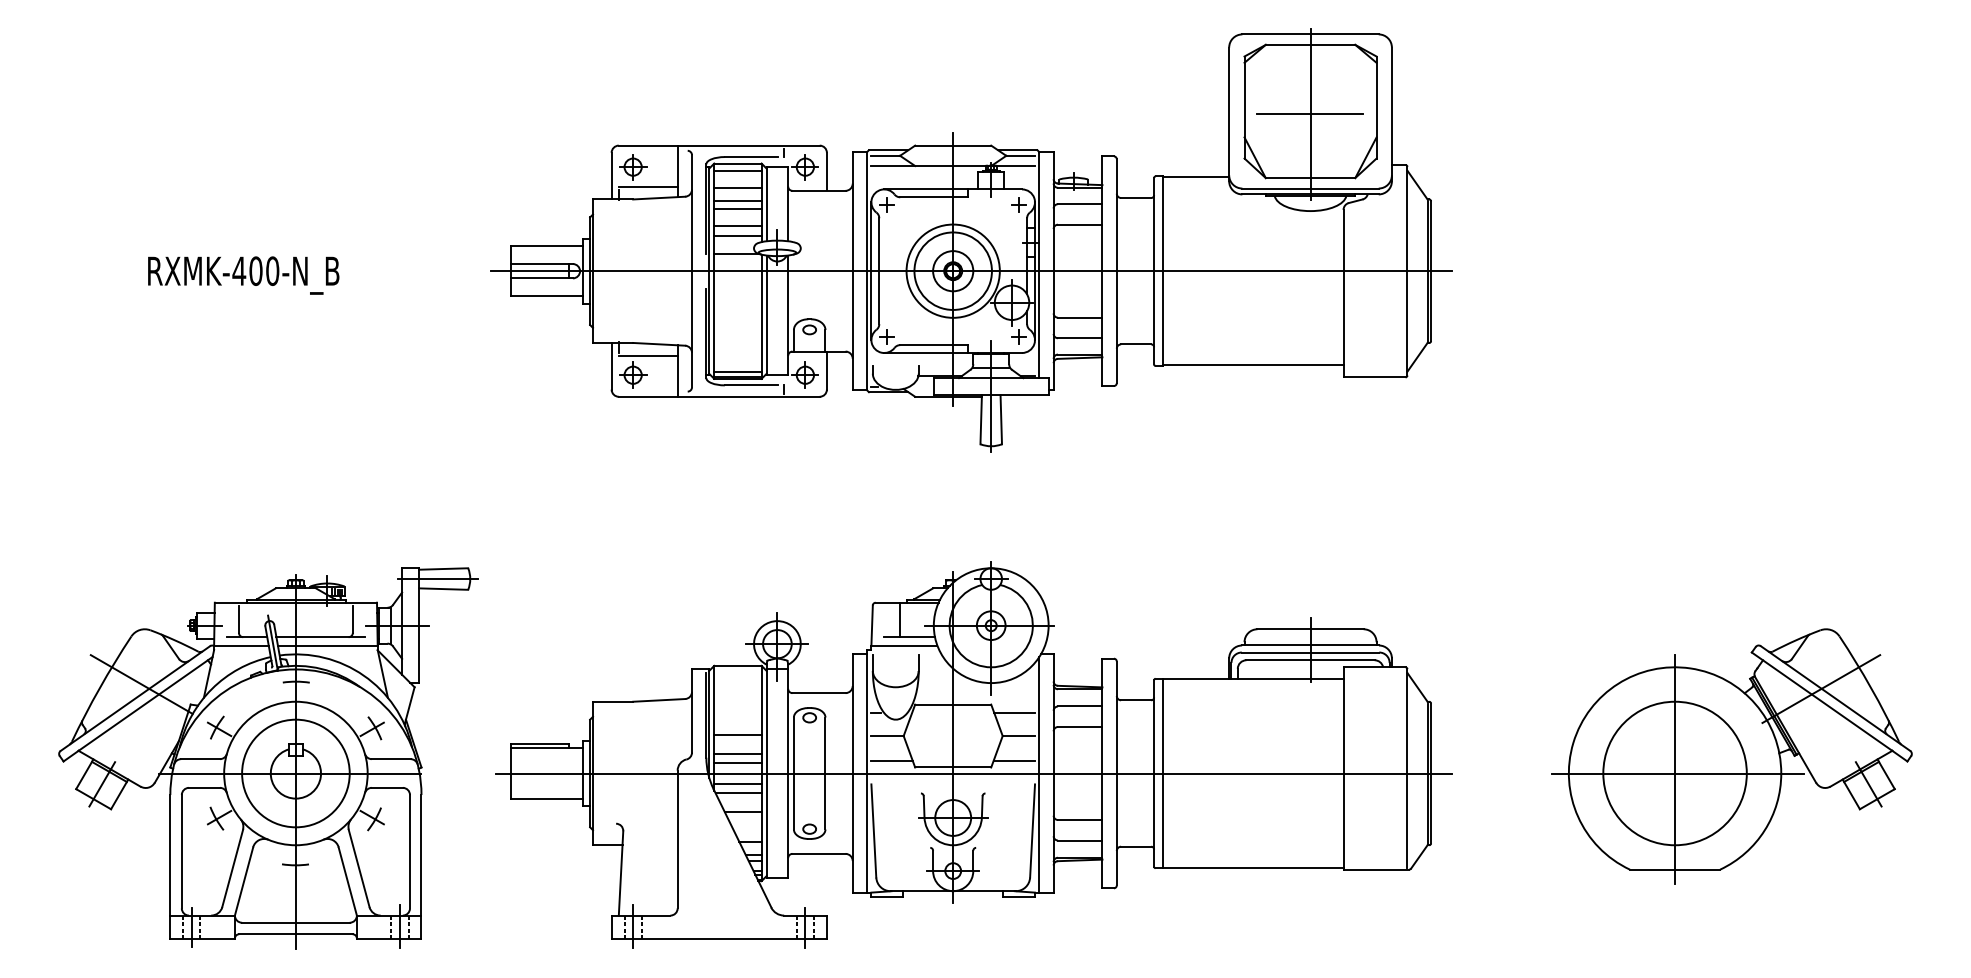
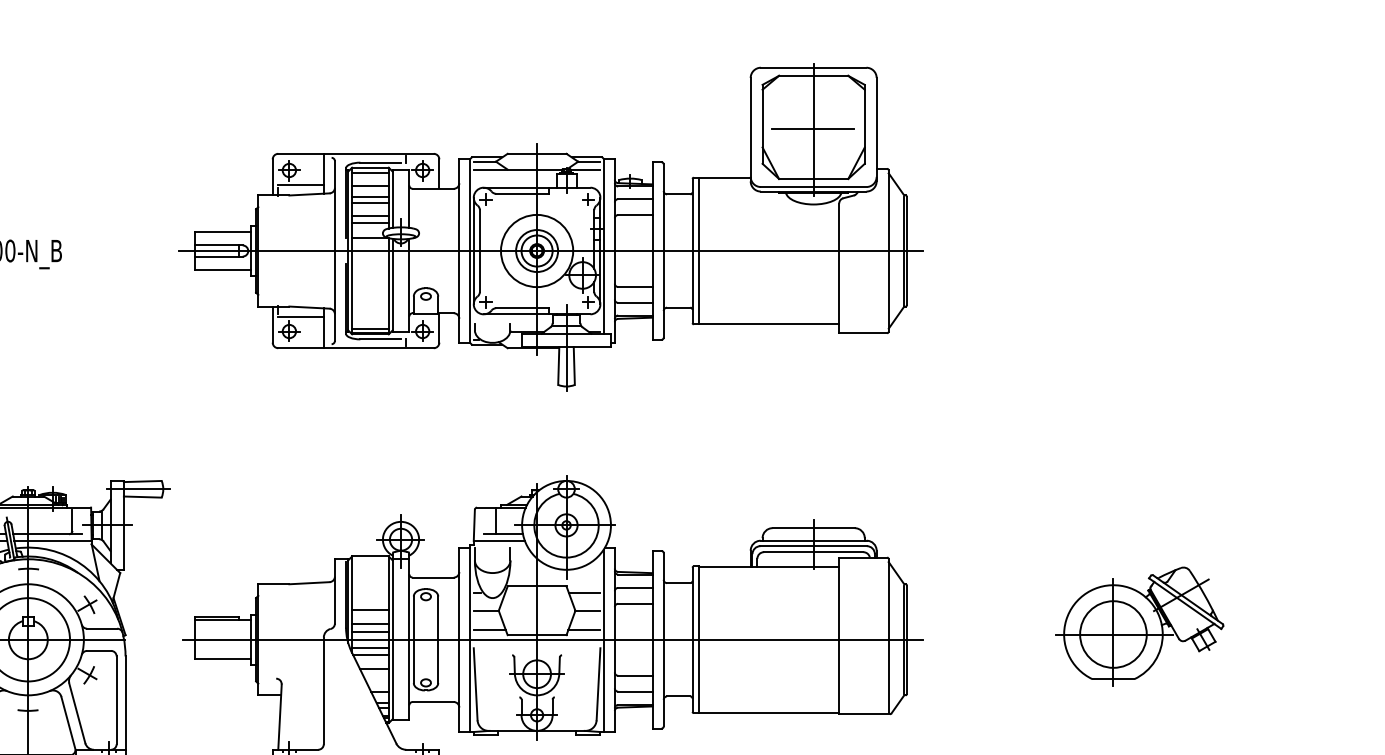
circle: (952, 270) -> (536, 250), size x0.7
part: (1731, 756) -> (1139, 626), size x0.6

